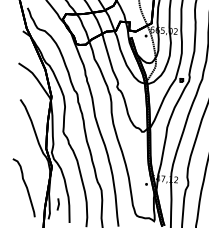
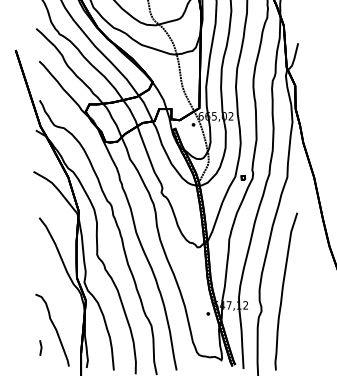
line: (58, 204) -> (40, 347), moved

